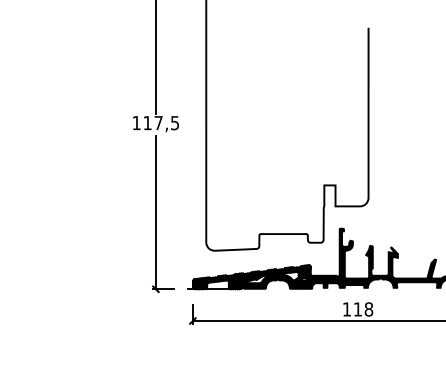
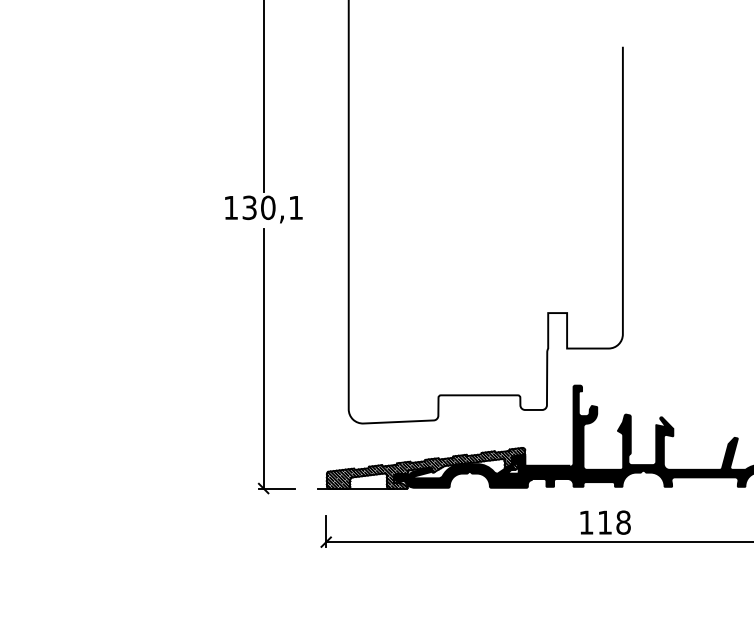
text: (161, 122) -> (273, 206), 117,5 -> 130,1

